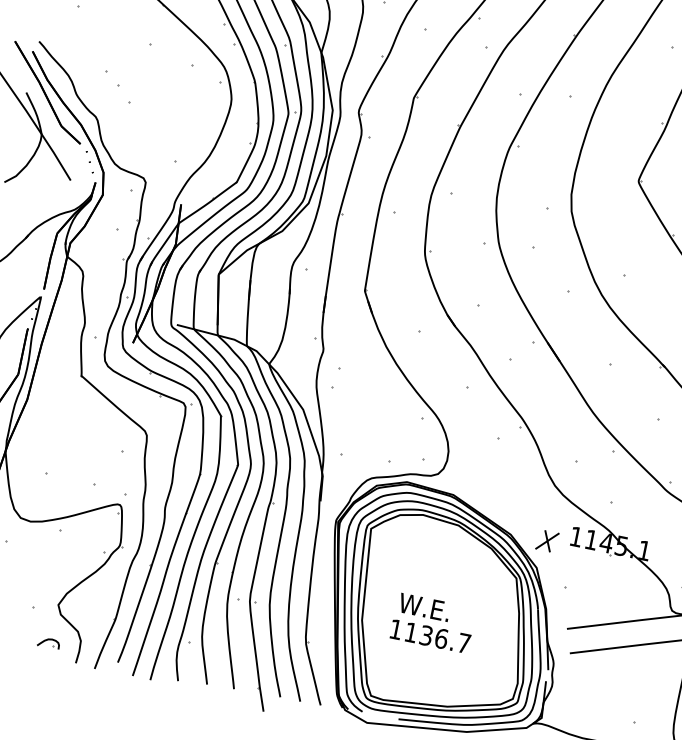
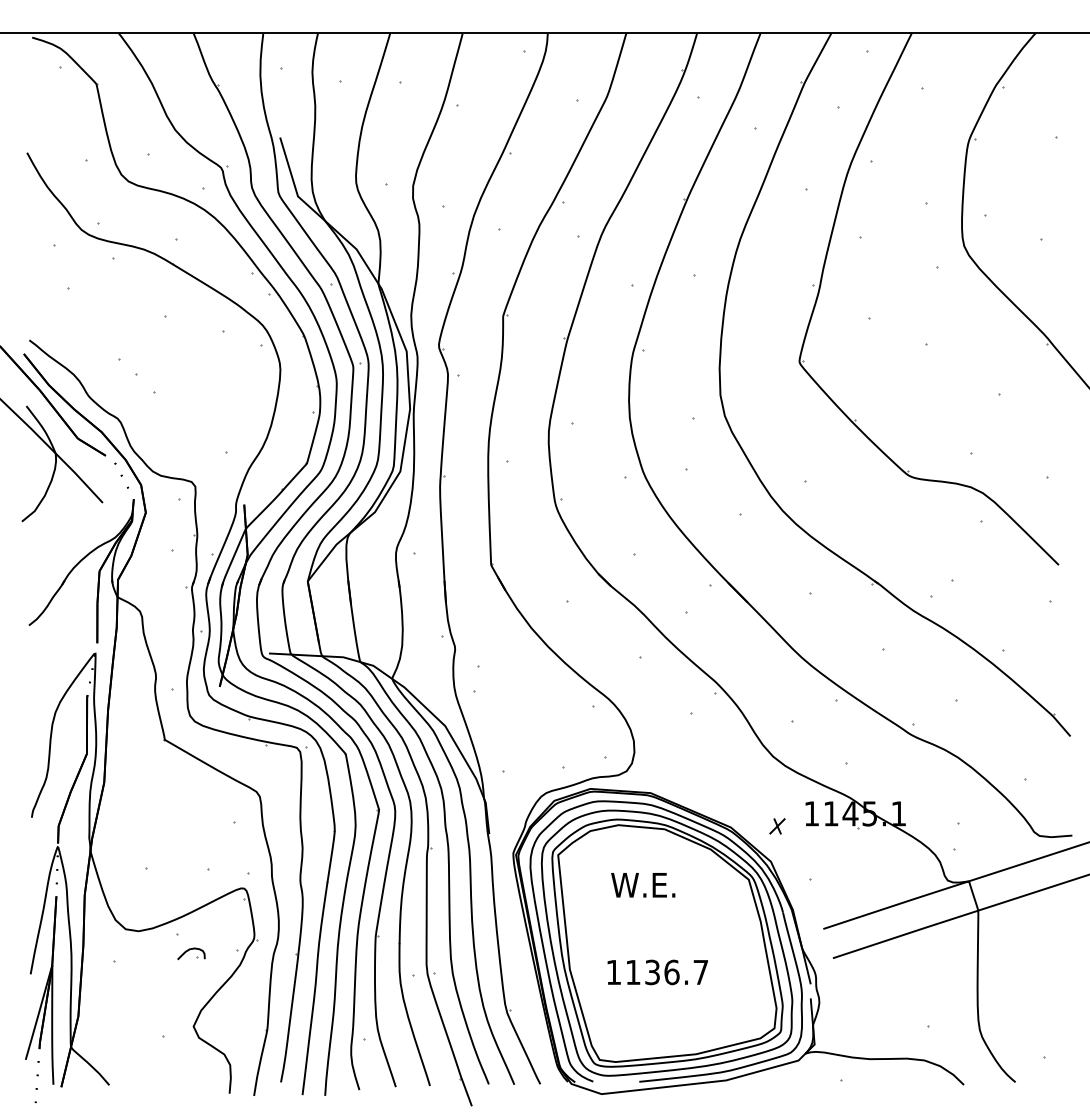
part: (547, 541) -> (777, 826), size x0.6
text: (424, 607) -> (643, 885), moved
part: (48, 642) -> (191, 953), moved

